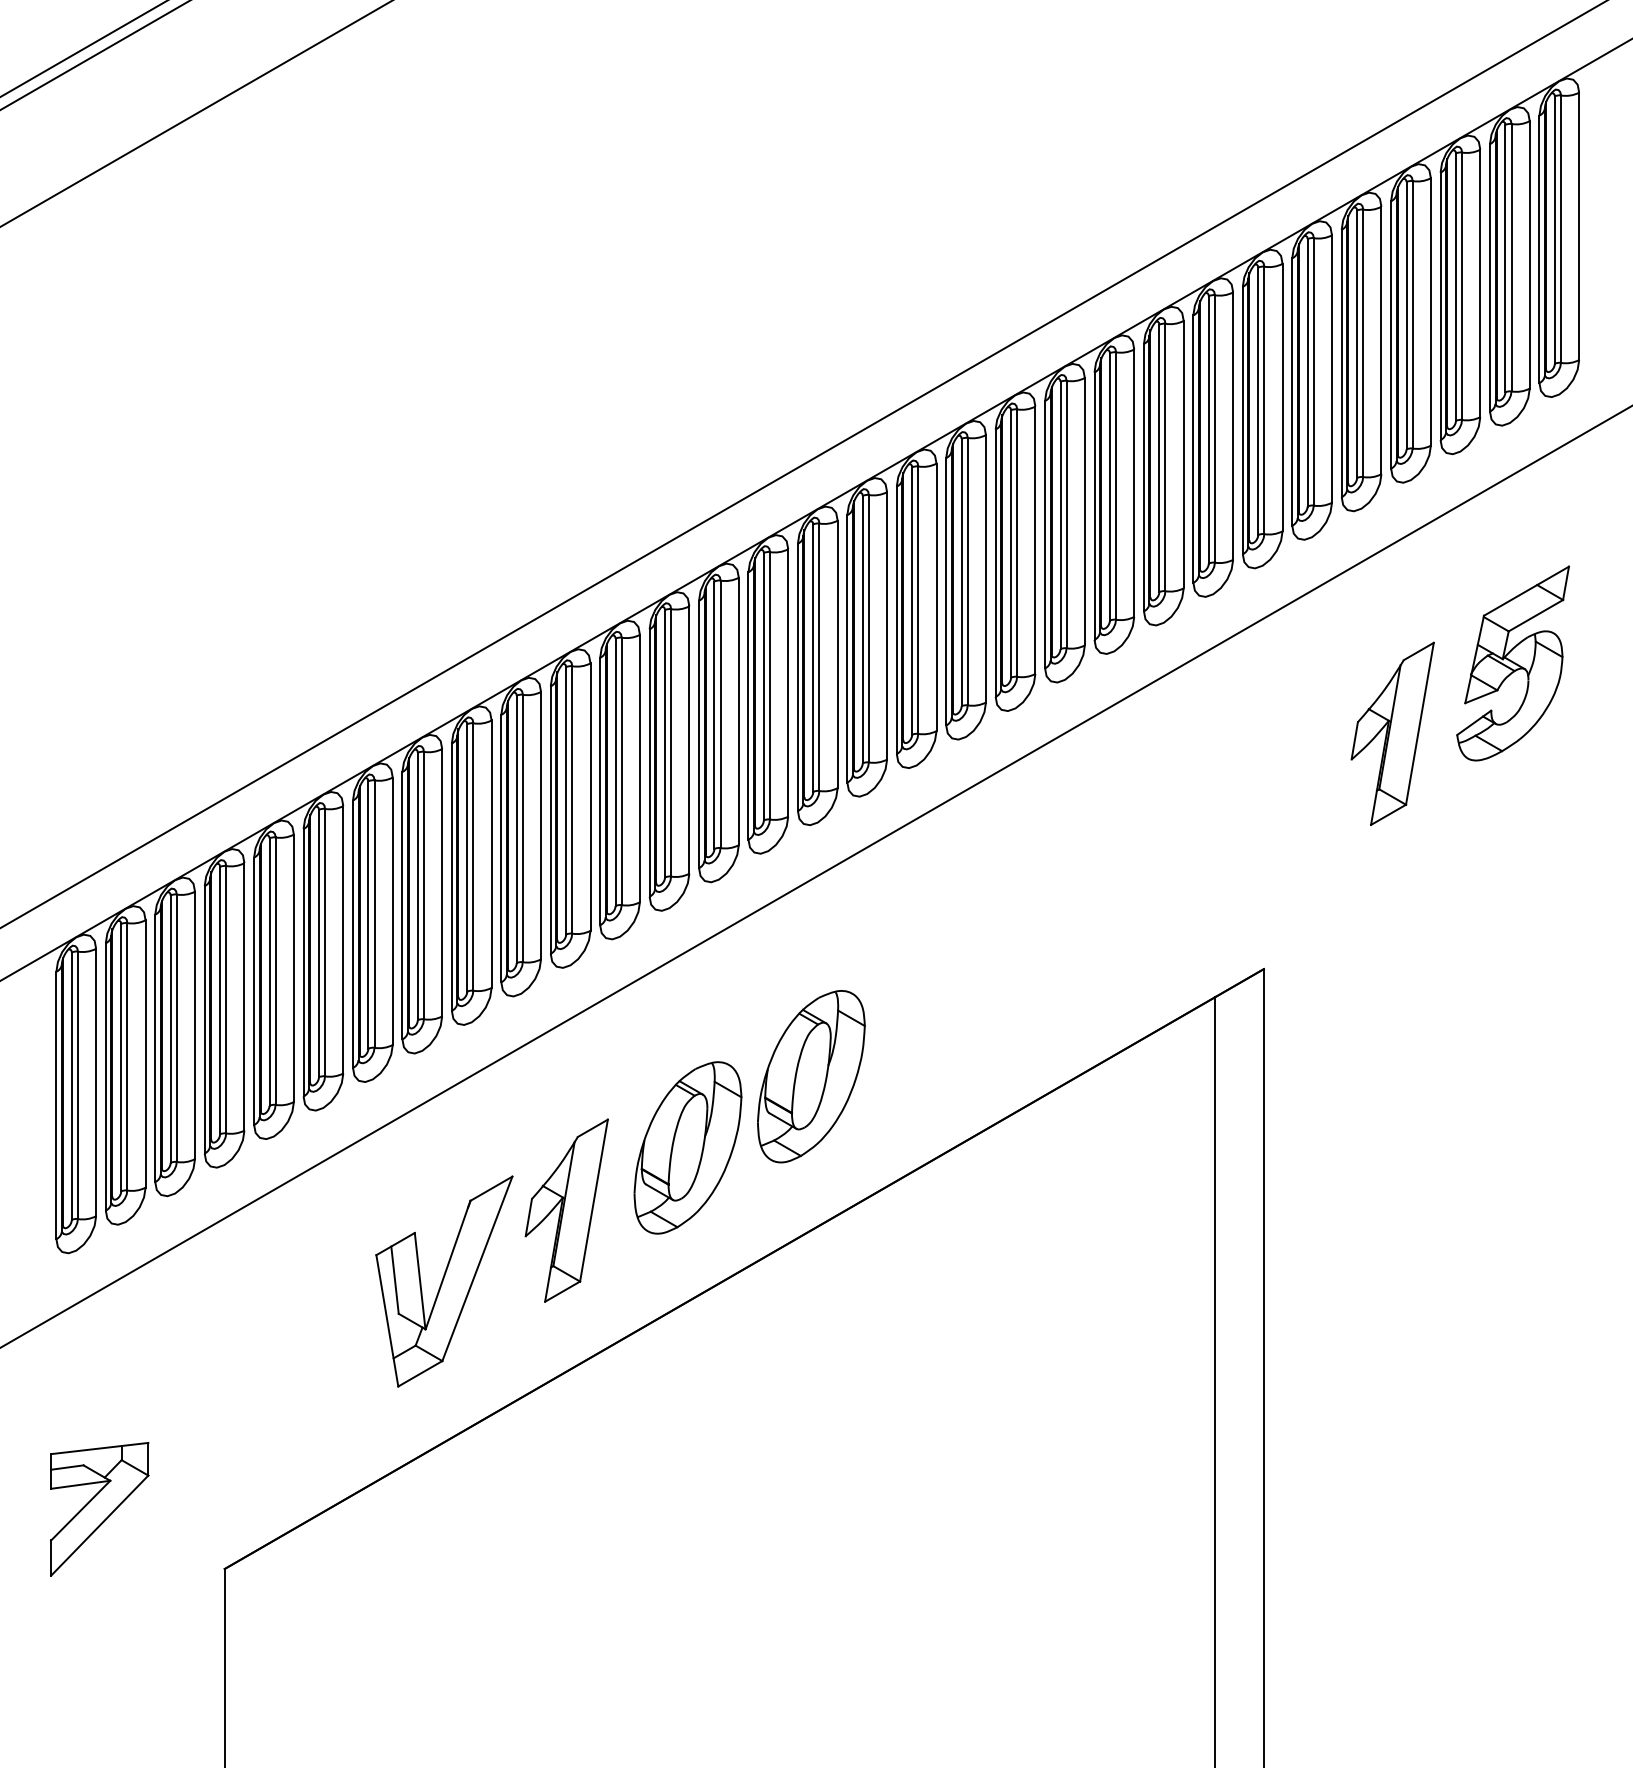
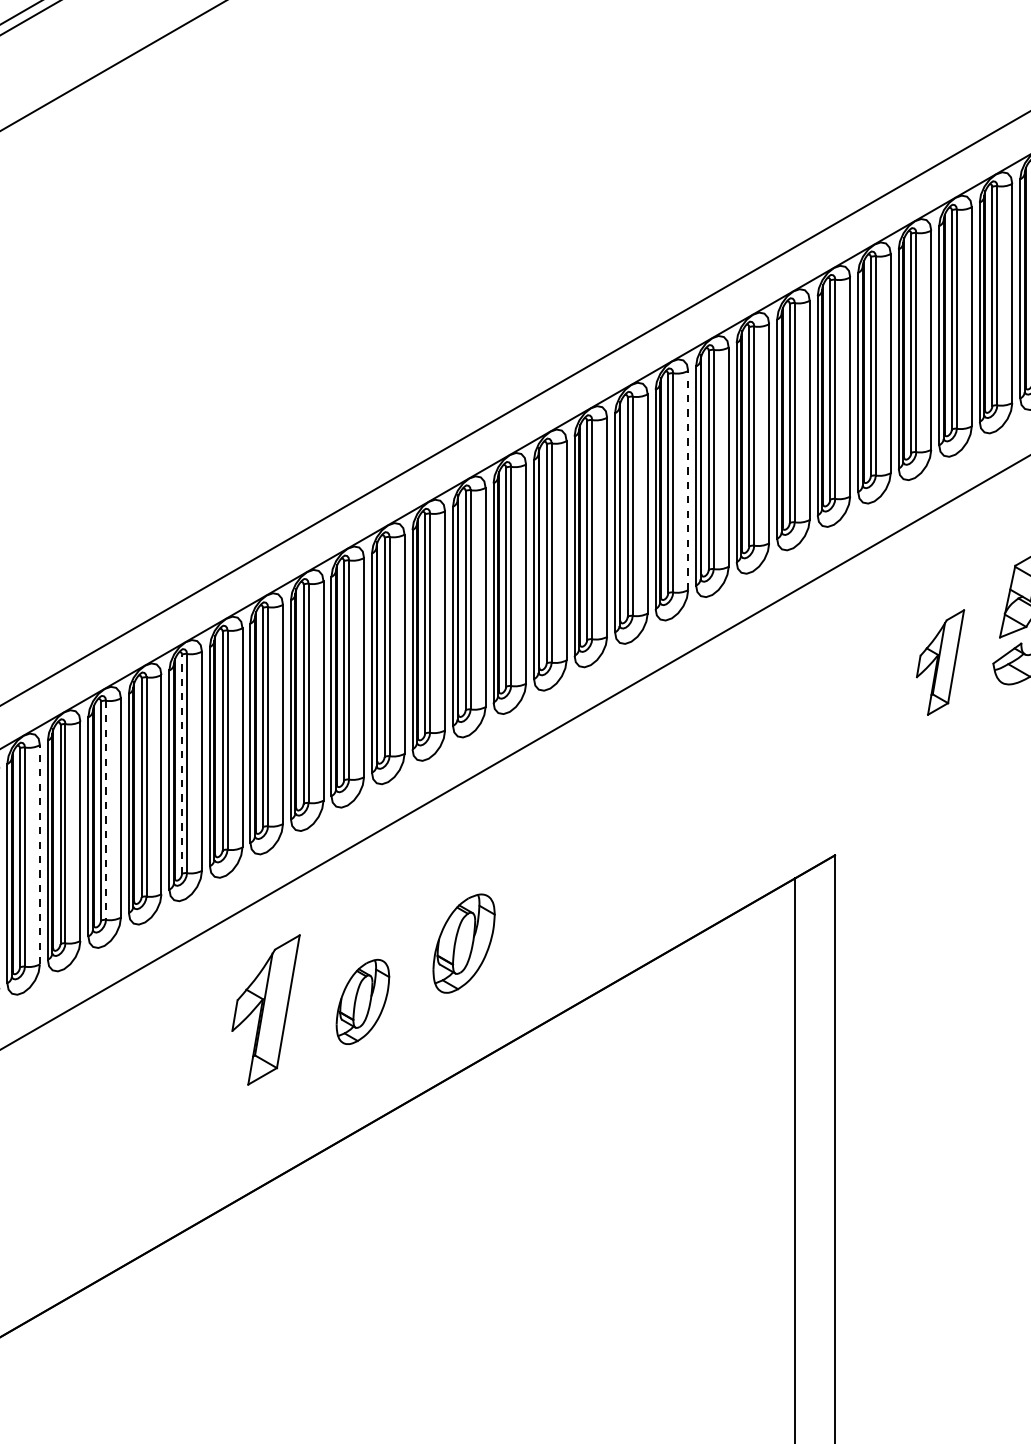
line: (1084, 511) -> (687, 480), solid -> dashed
part: (1392, 733) -> (940, 662), size x0.7
line: (467, 857) -> (182, 763), solid -> dashed
line: (374, 914) -> (105, 810), solid -> dashed
line: (293, 968) -> (39, 854), solid -> dashed
part: (811, 1076) -> (464, 943), size x0.7
part: (687, 1147) -> (362, 1001), size x0.6
part: (566, 1210) -> (265, 1009), moved
part: (444, 1281) -> (163, 1111), removed

